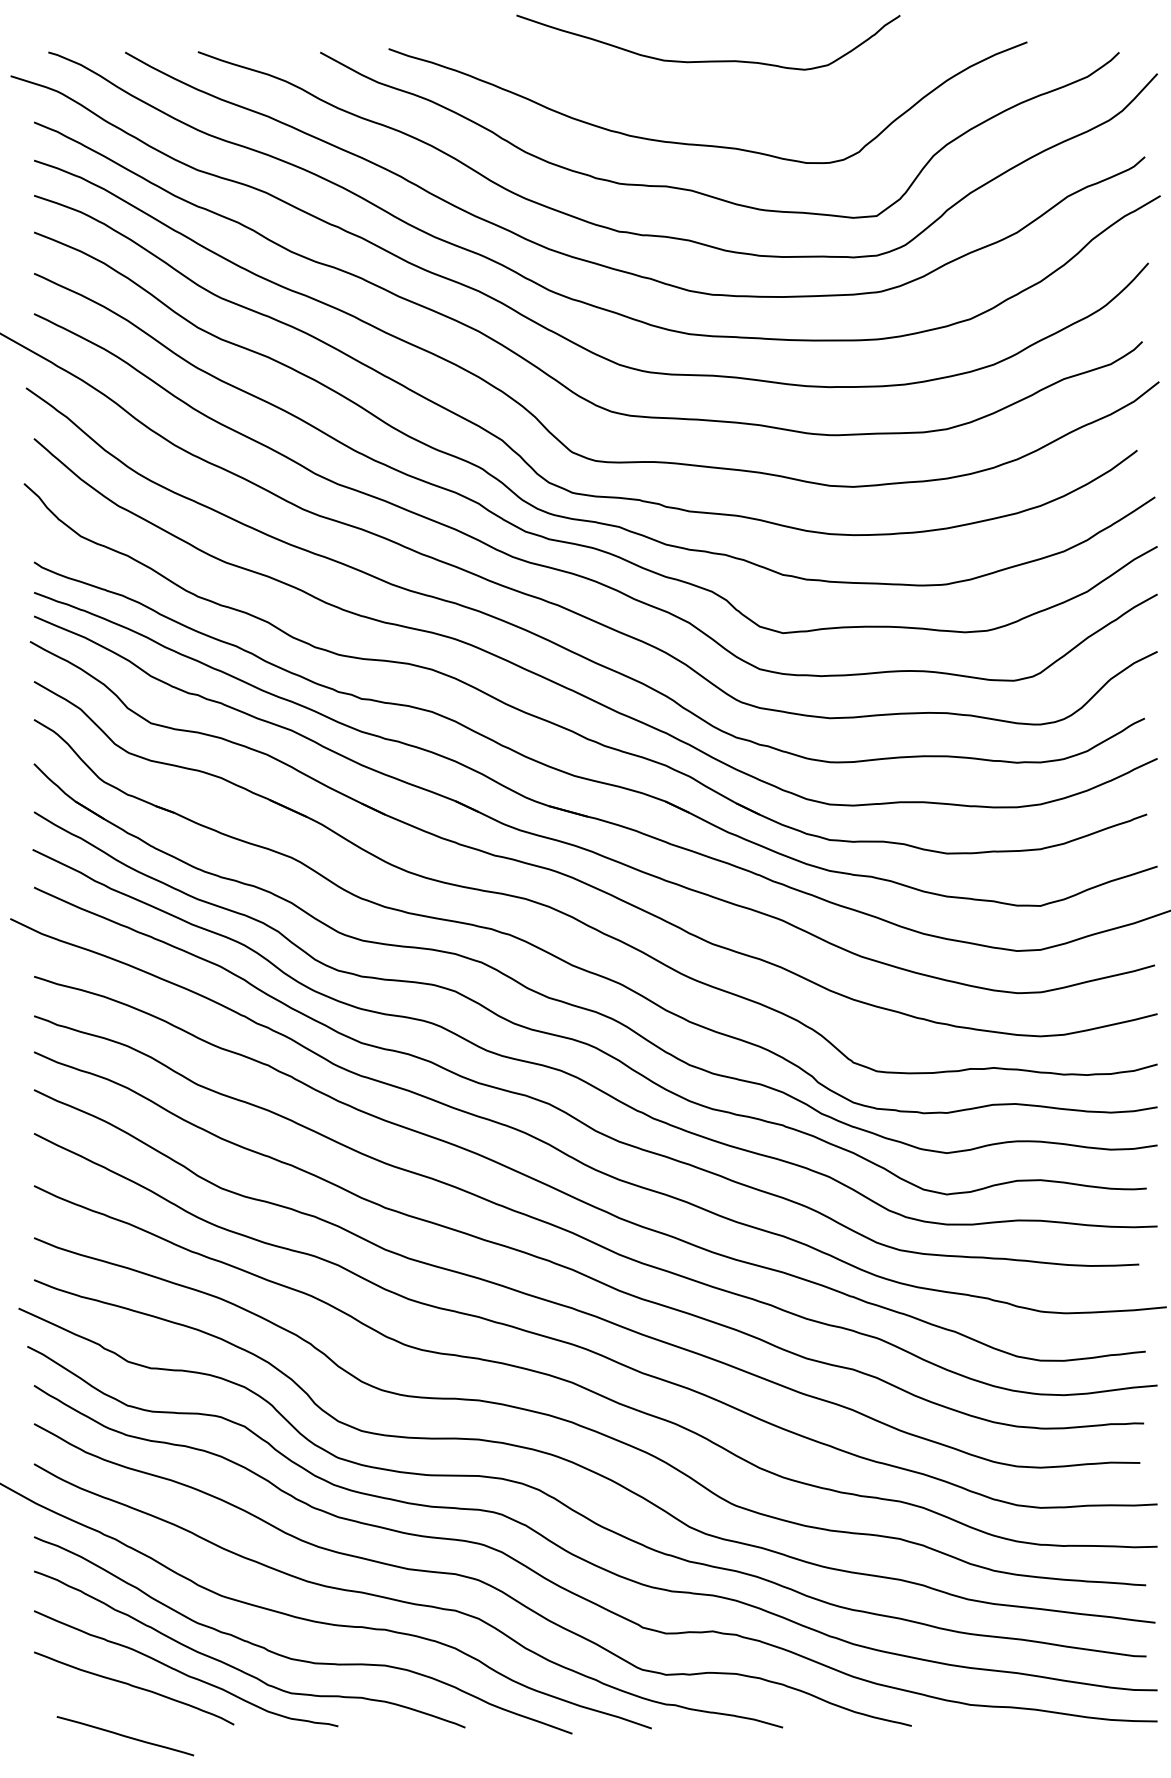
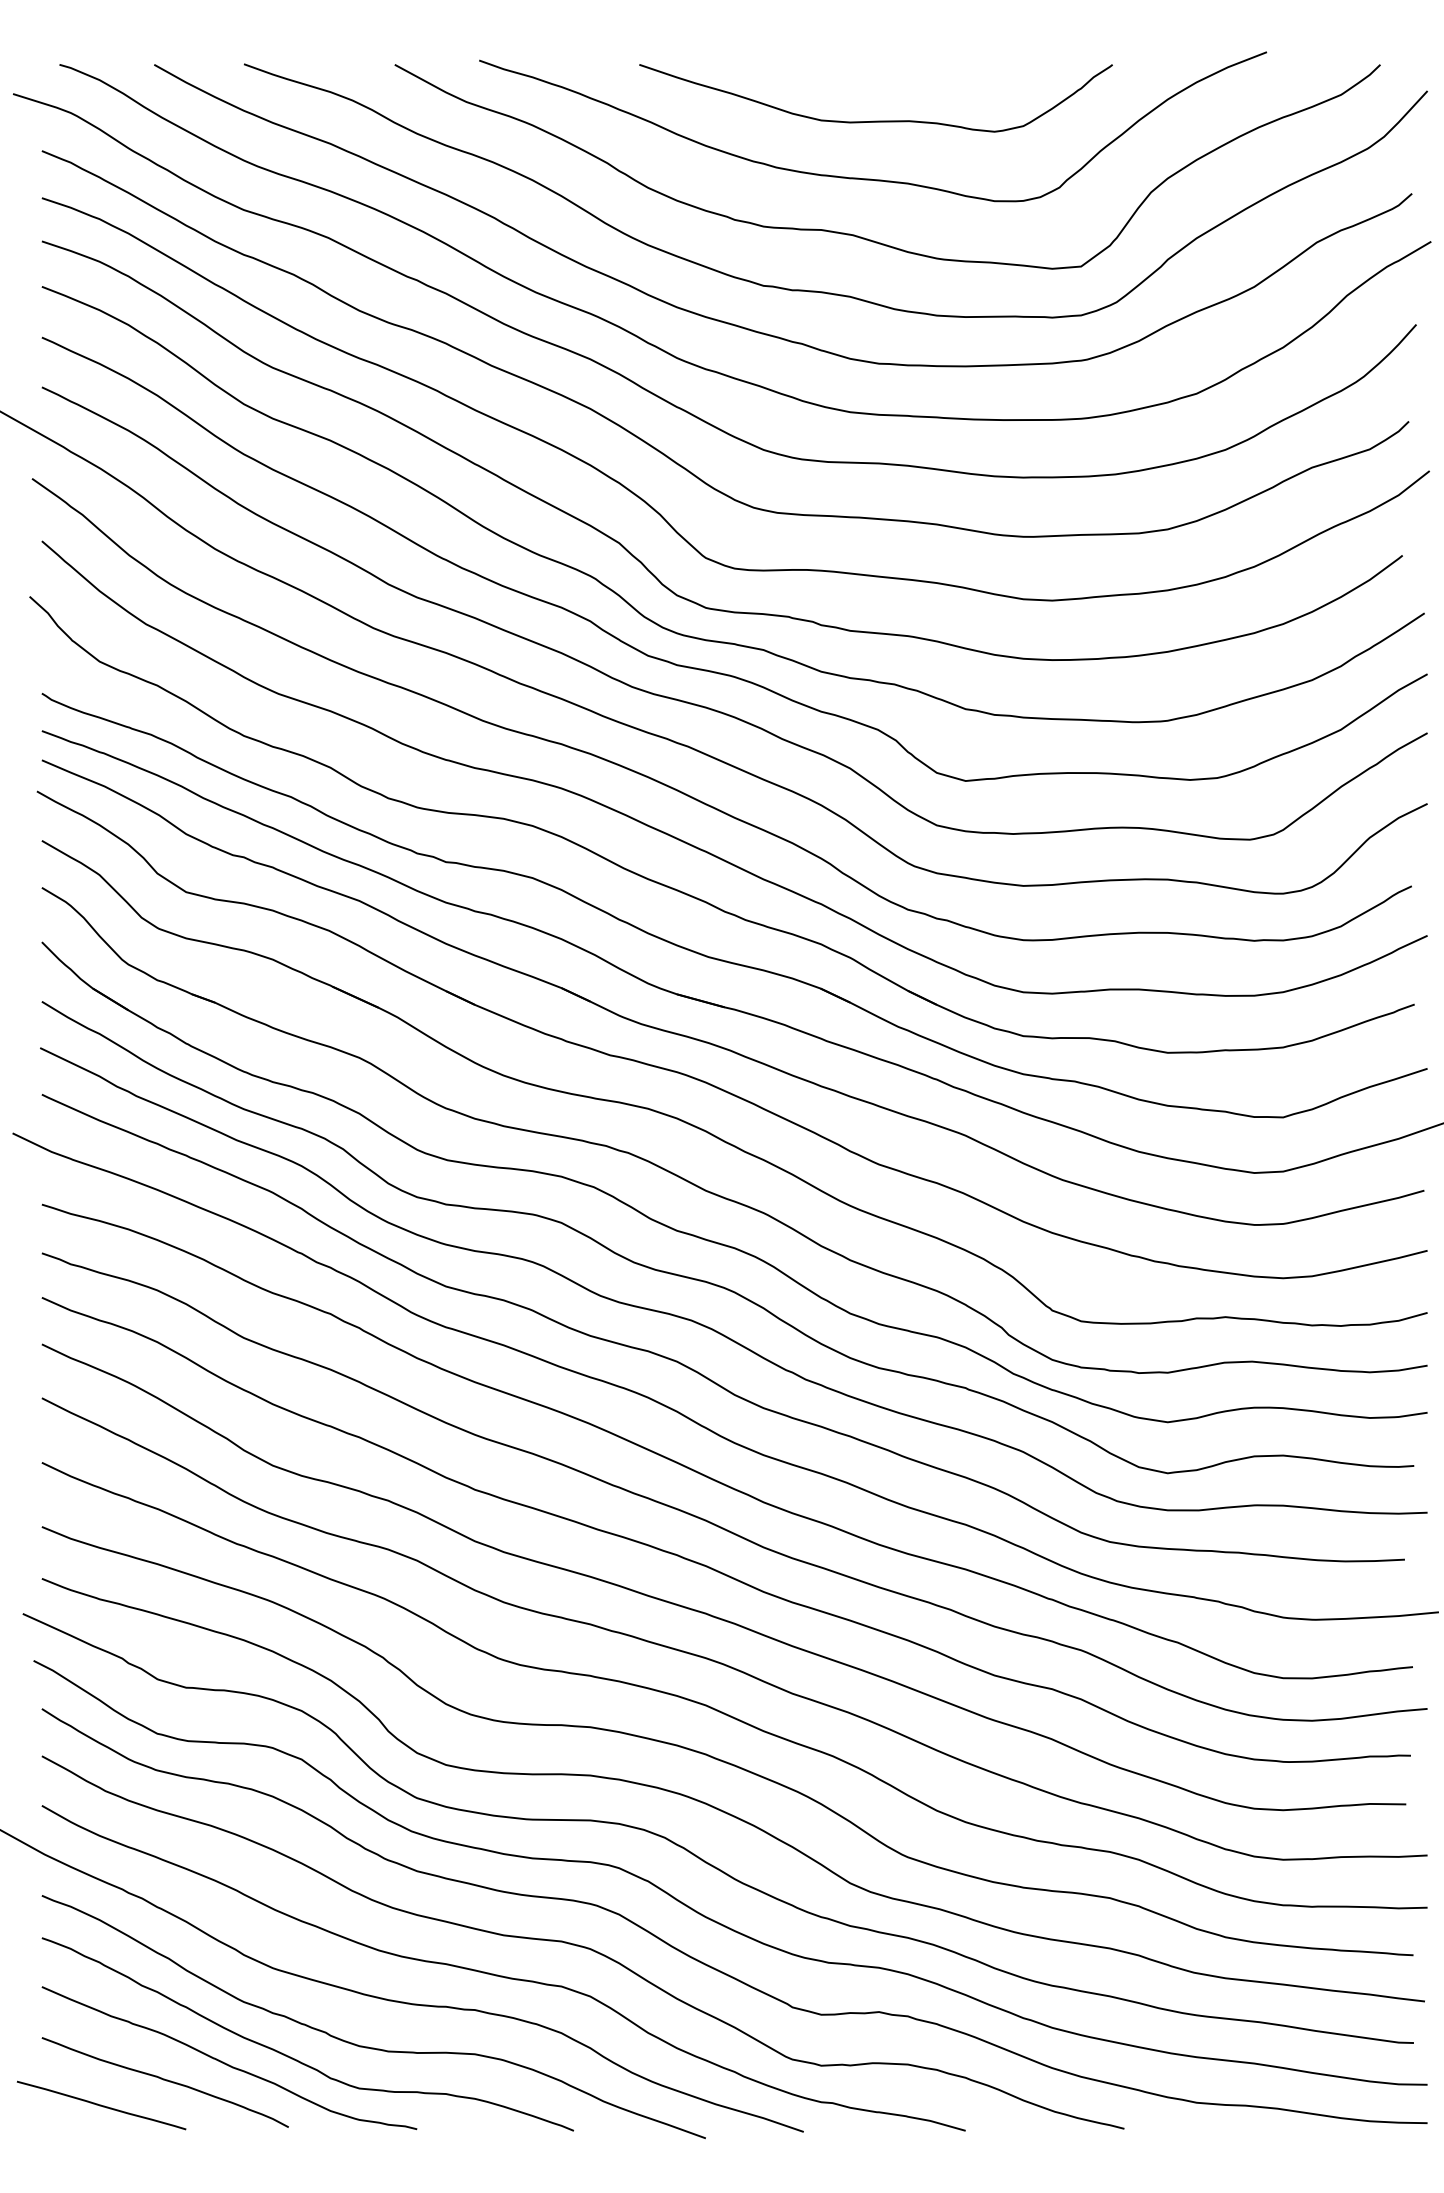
curve: (708, 60) -> (876, 120), moved
line: (125, 1736) -> (101, 2105), moved

